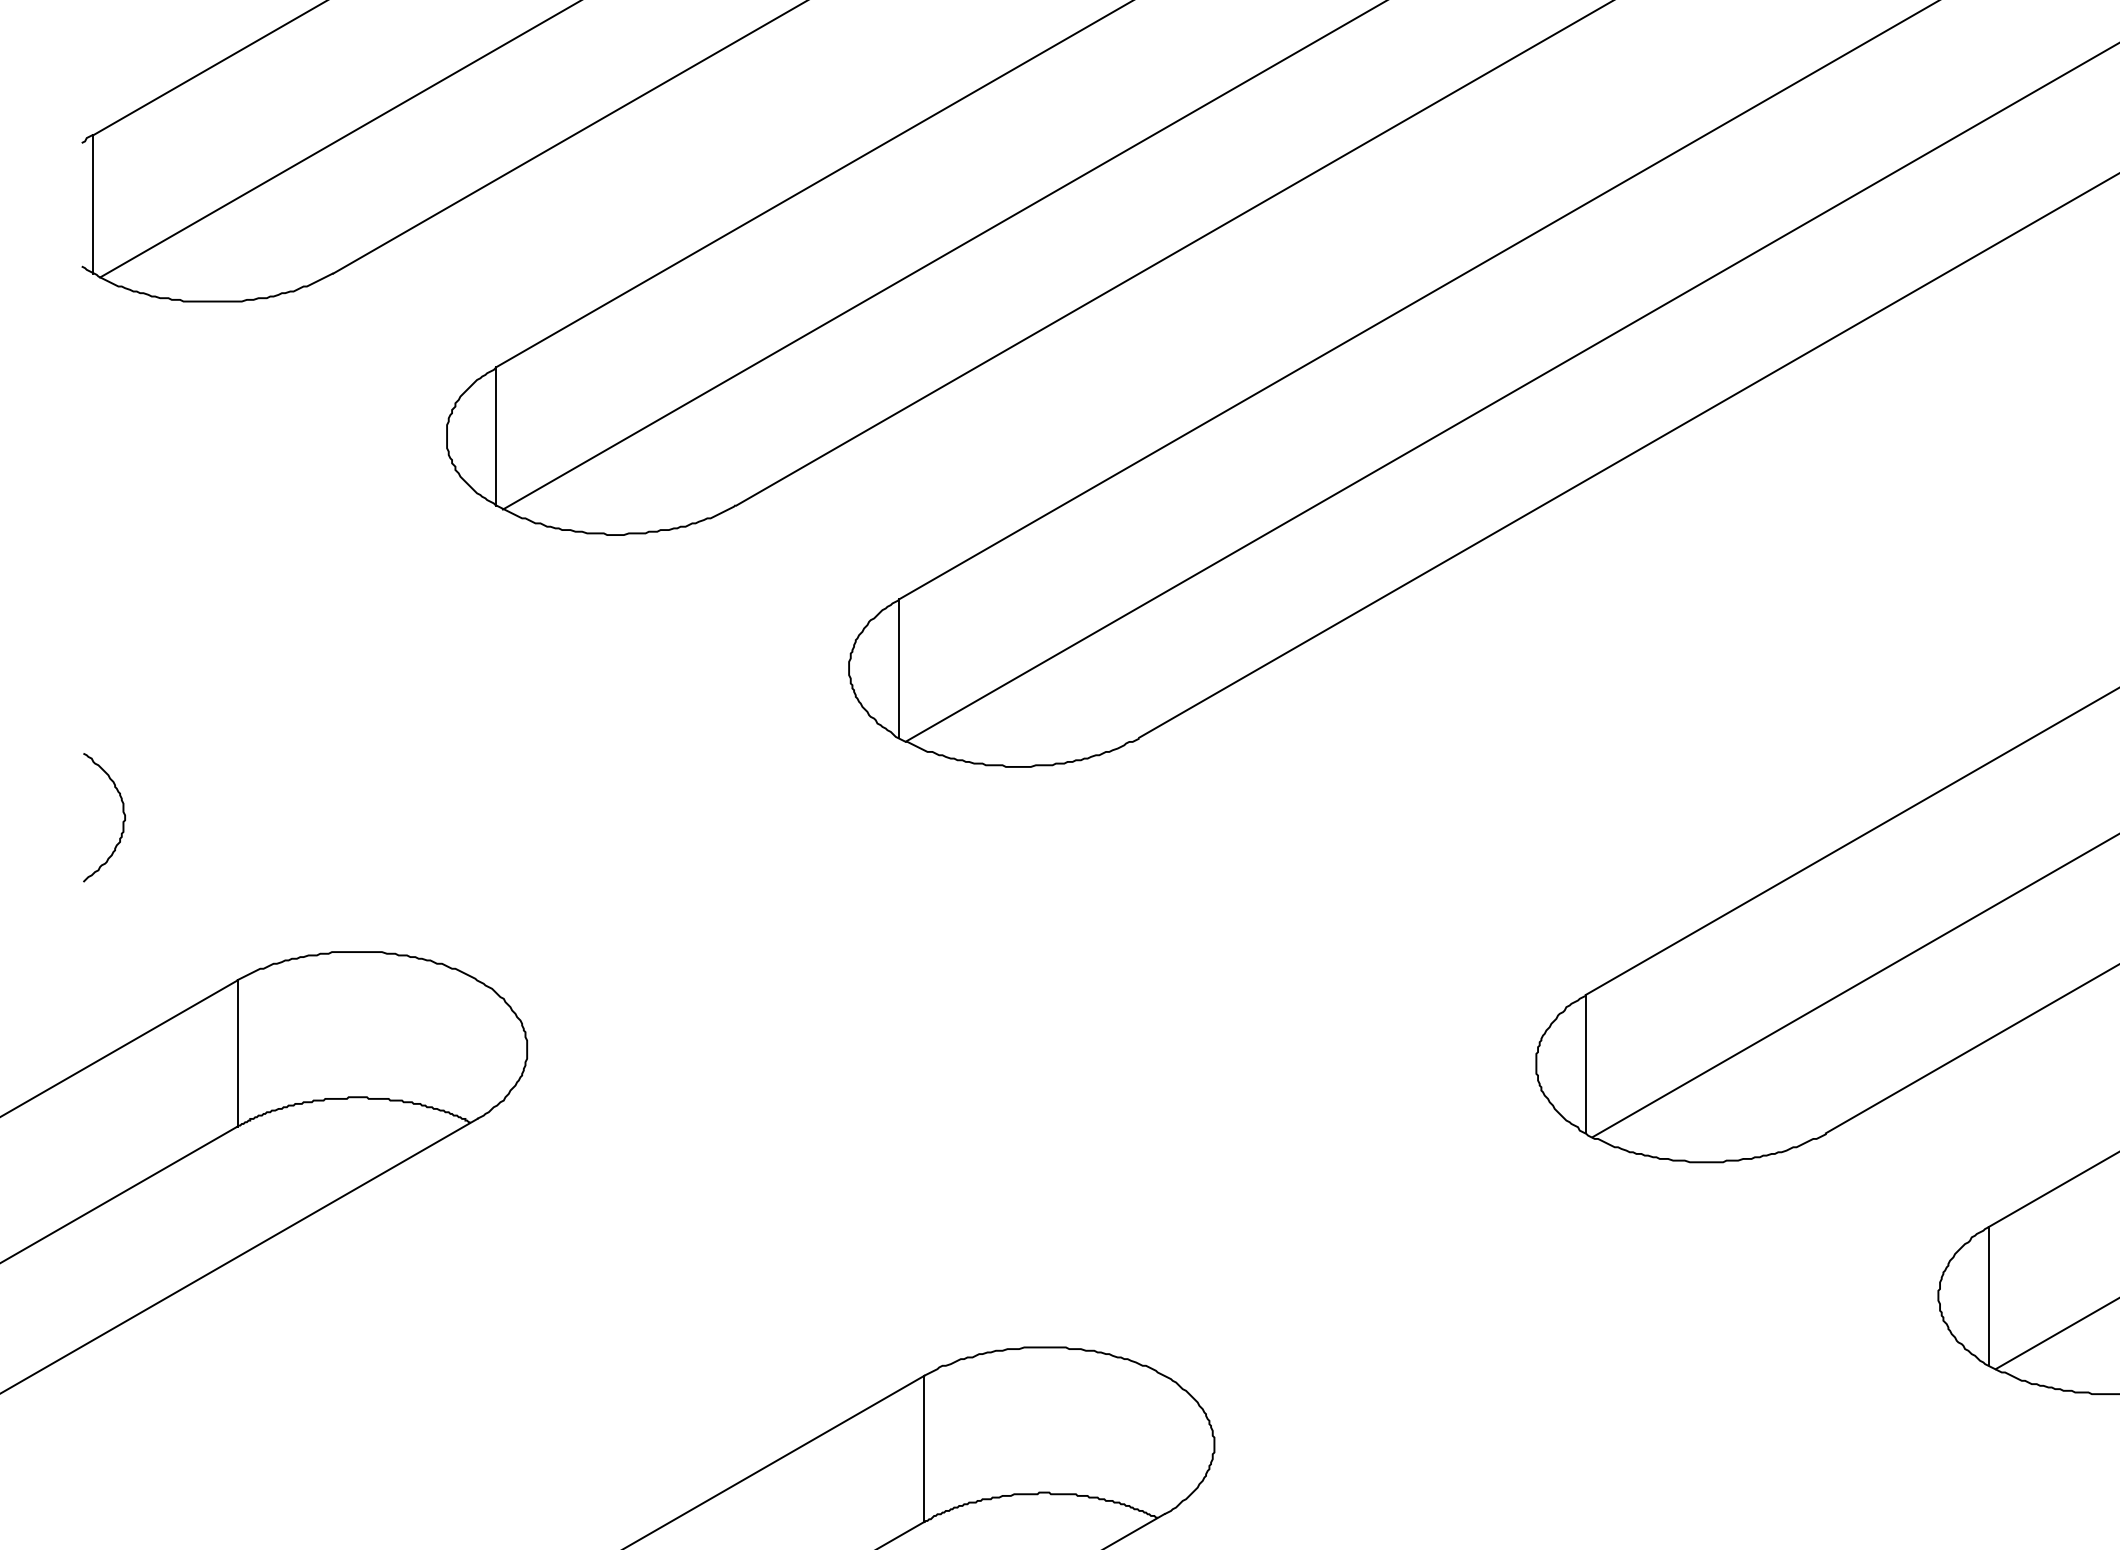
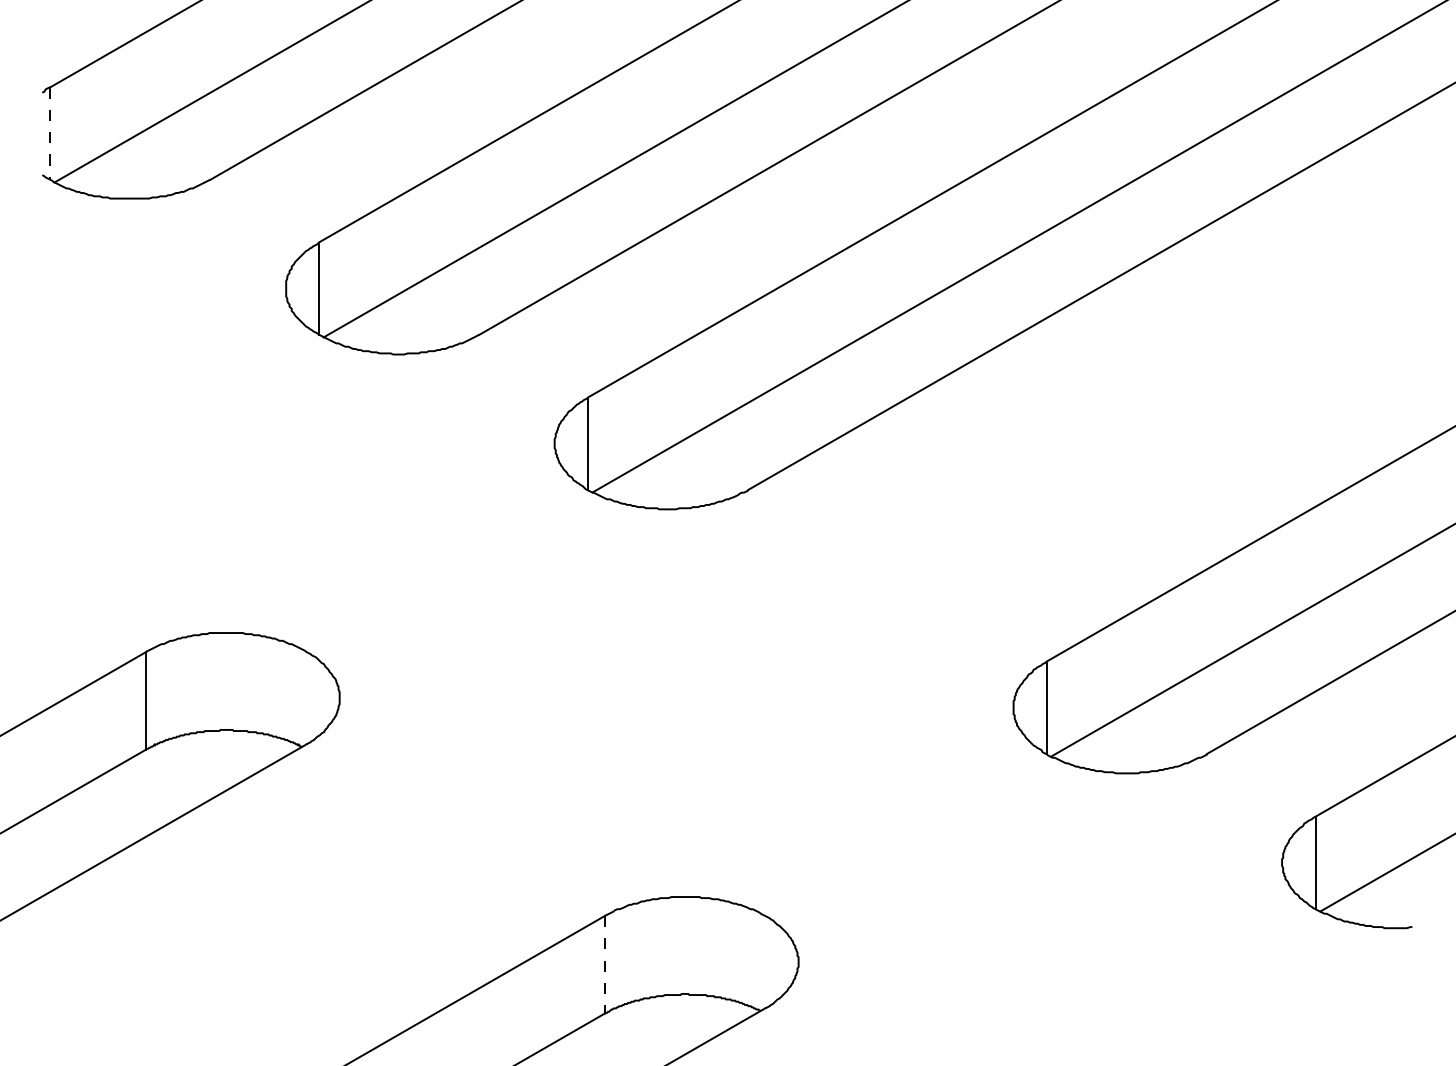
line: (92, 205) -> (49, 134), solid -> dashed
curve: (122, 821) -> (69, 545), removed
line: (923, 1448) -> (604, 964), solid -> dashed

